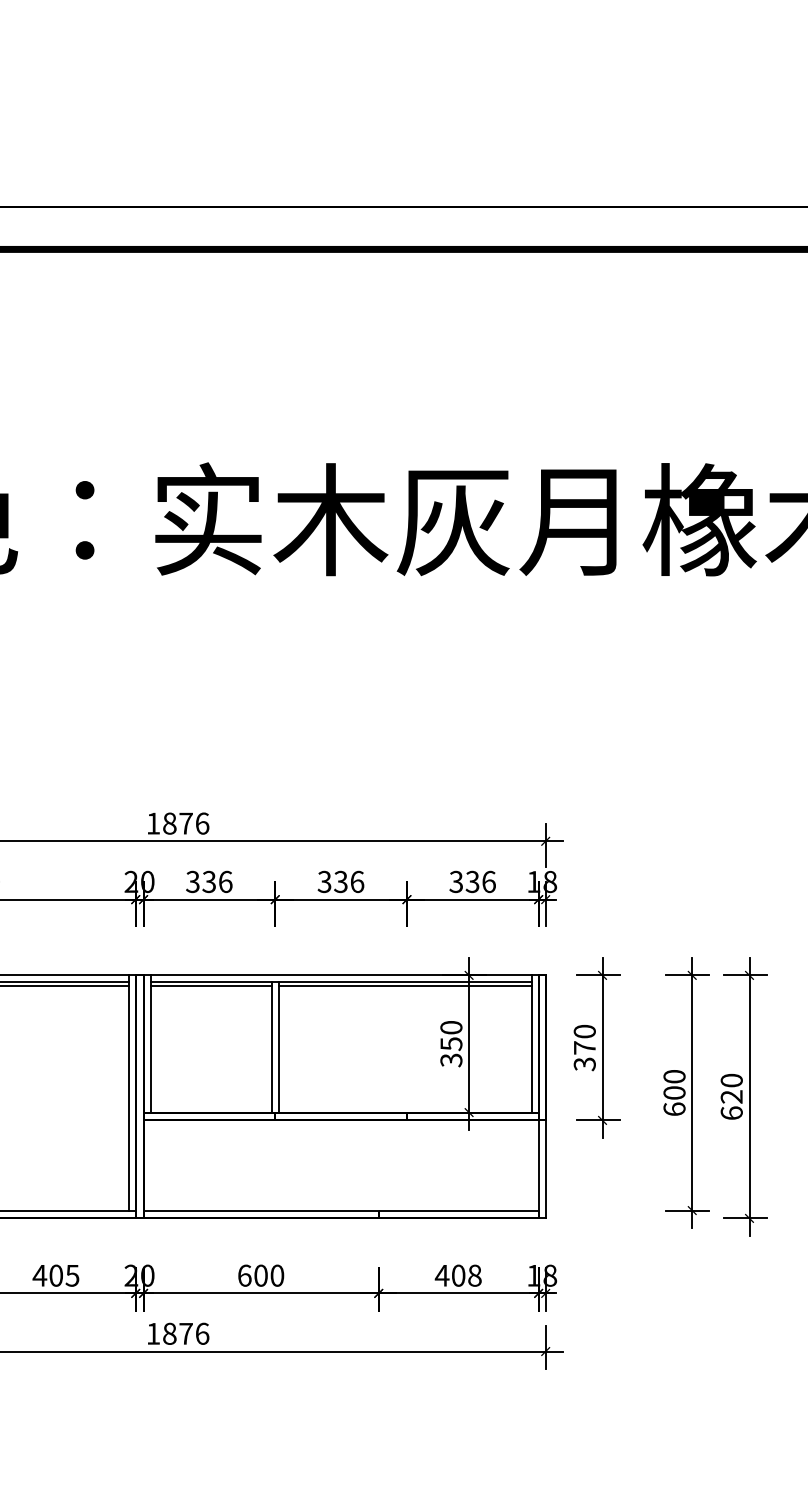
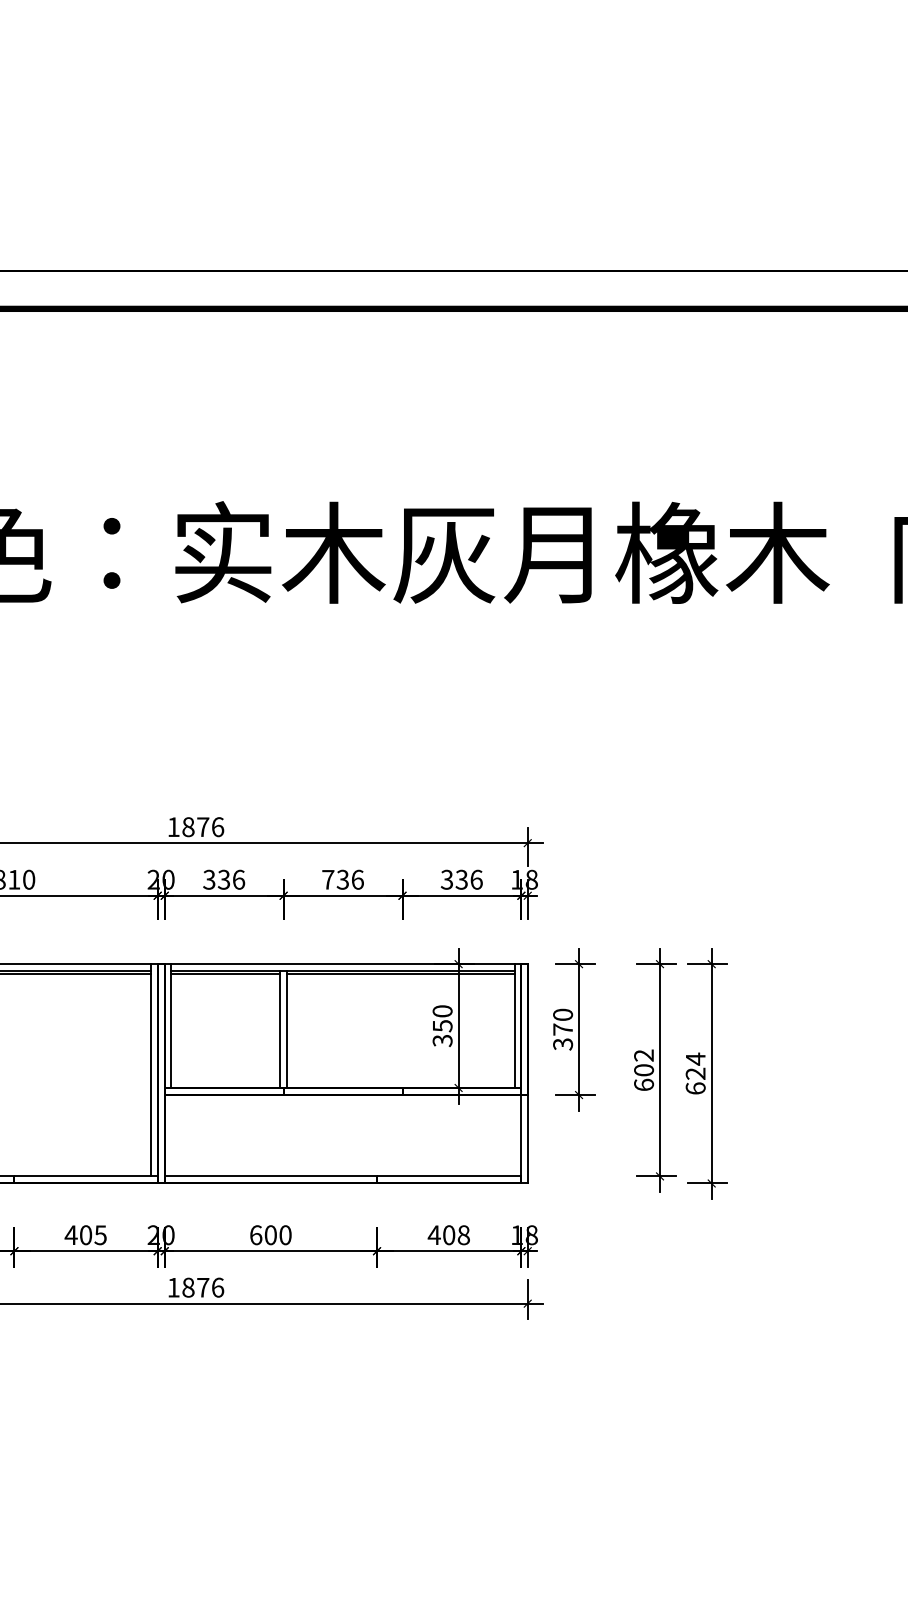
text: (324, 881) -> (328, 879), 336 -> 736
text: (675, 1076) -> (644, 1055), 600 -> 602
text: (731, 1079) -> (695, 1058), 620 -> 624

